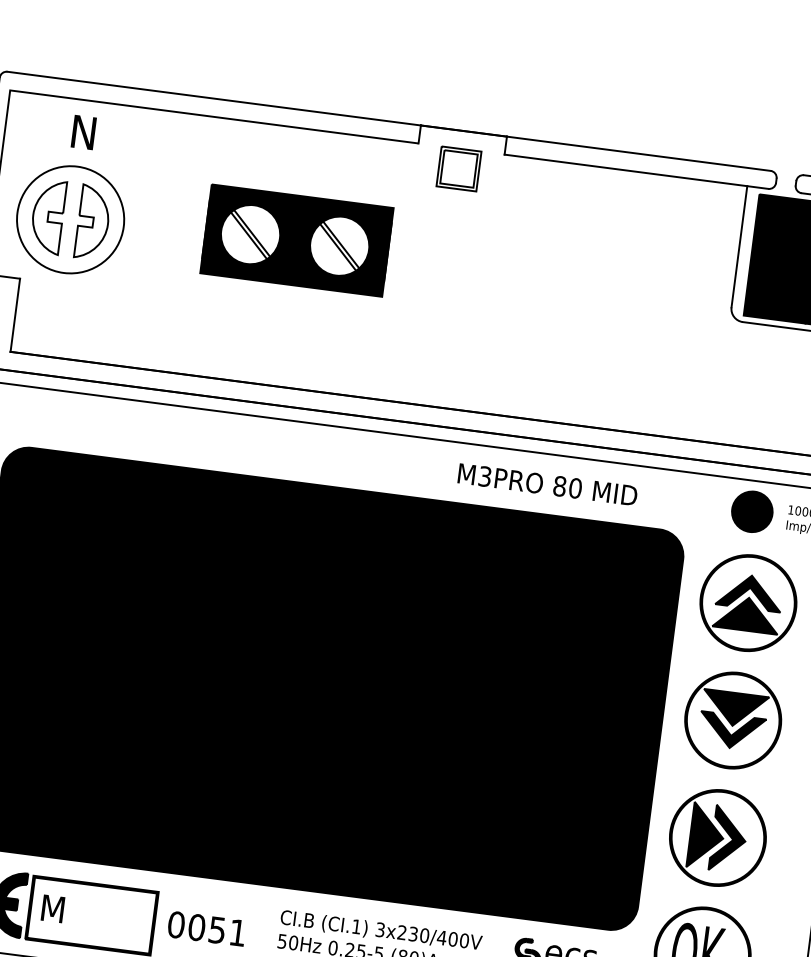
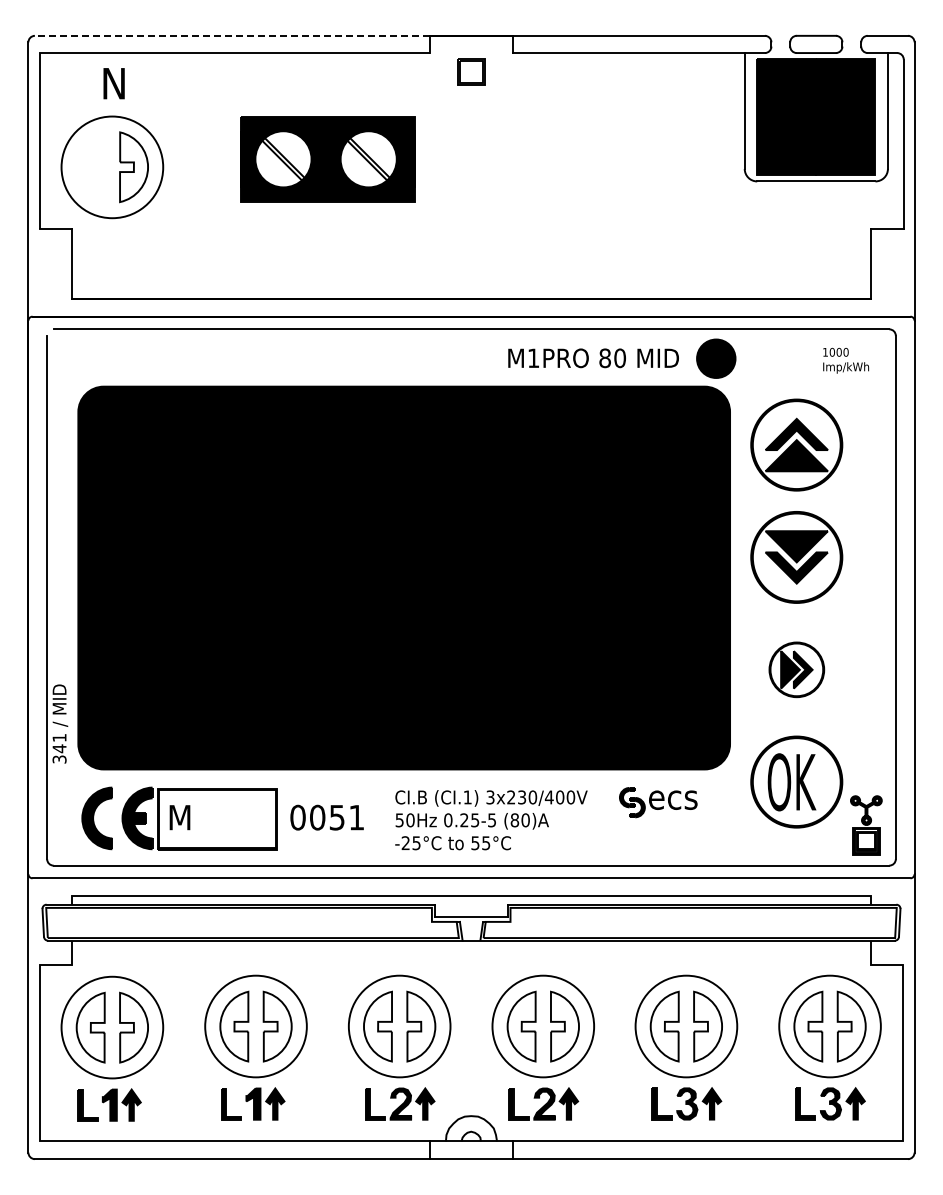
line: (214, 98) -> (232, 35), solid -> dashed
part: (459, 168) -> (471, 71), size x0.7
curve: (47, 216) -> (90, 167), removed
text: (484, 476) -> (533, 358), M3PRO -> M1PRO
part: (752, 511) -> (716, 358), moved
part: (717, 837) -> (796, 669), size x0.6

